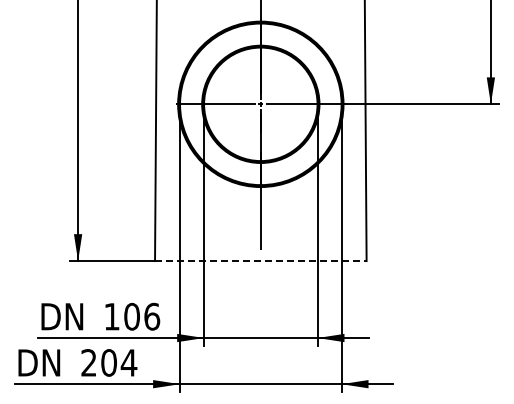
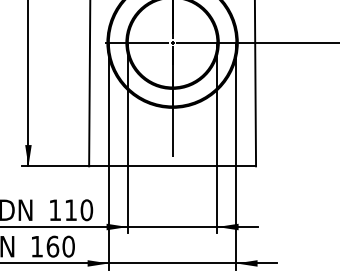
line: (260, 261) -> (172, 166), dashed -> solid
text: (142, 316) -> (79, 210), 106 -> 110
text: (109, 362) -> (53, 246), 204 -> 160

